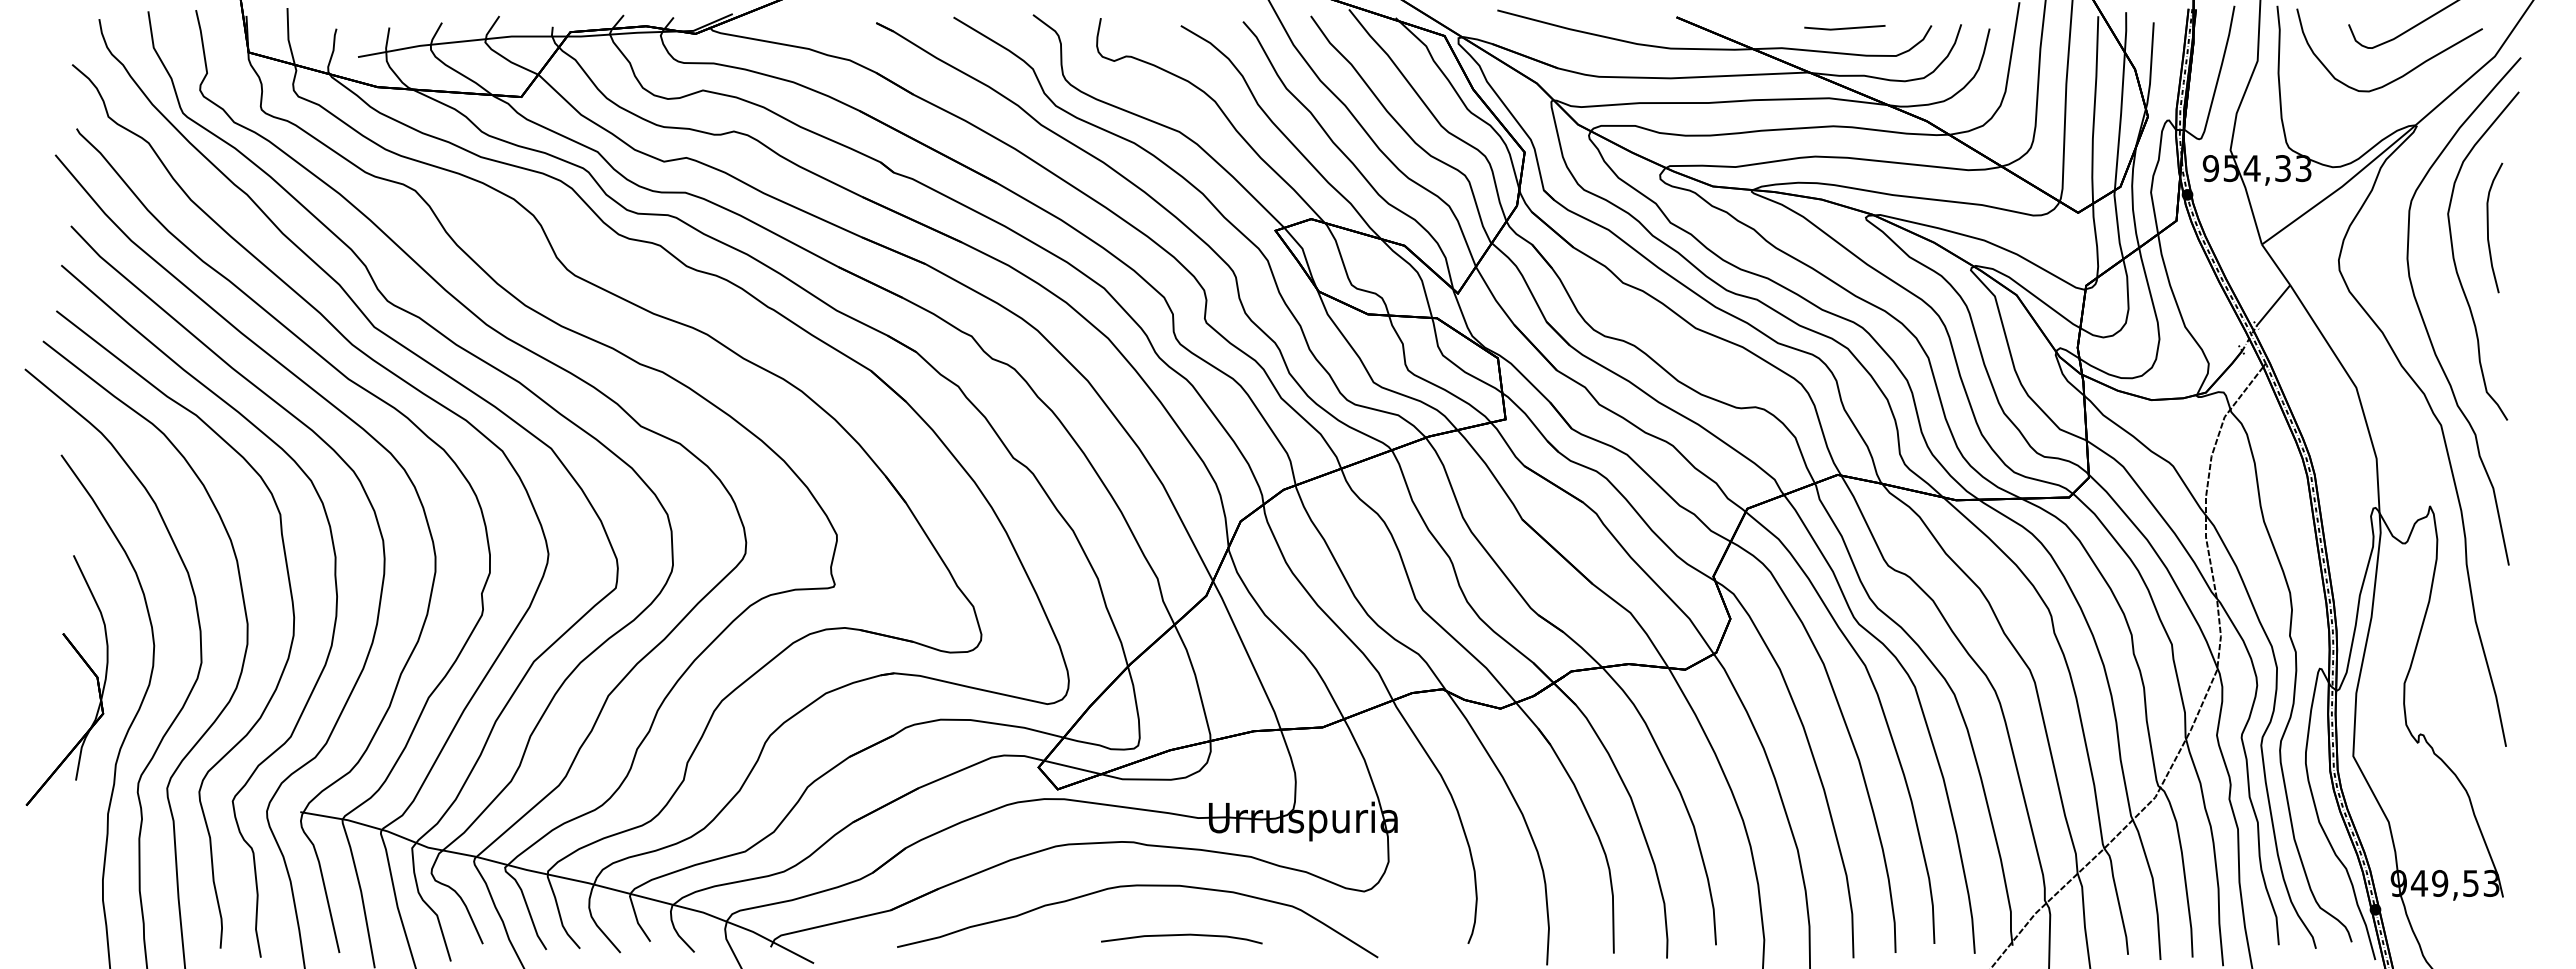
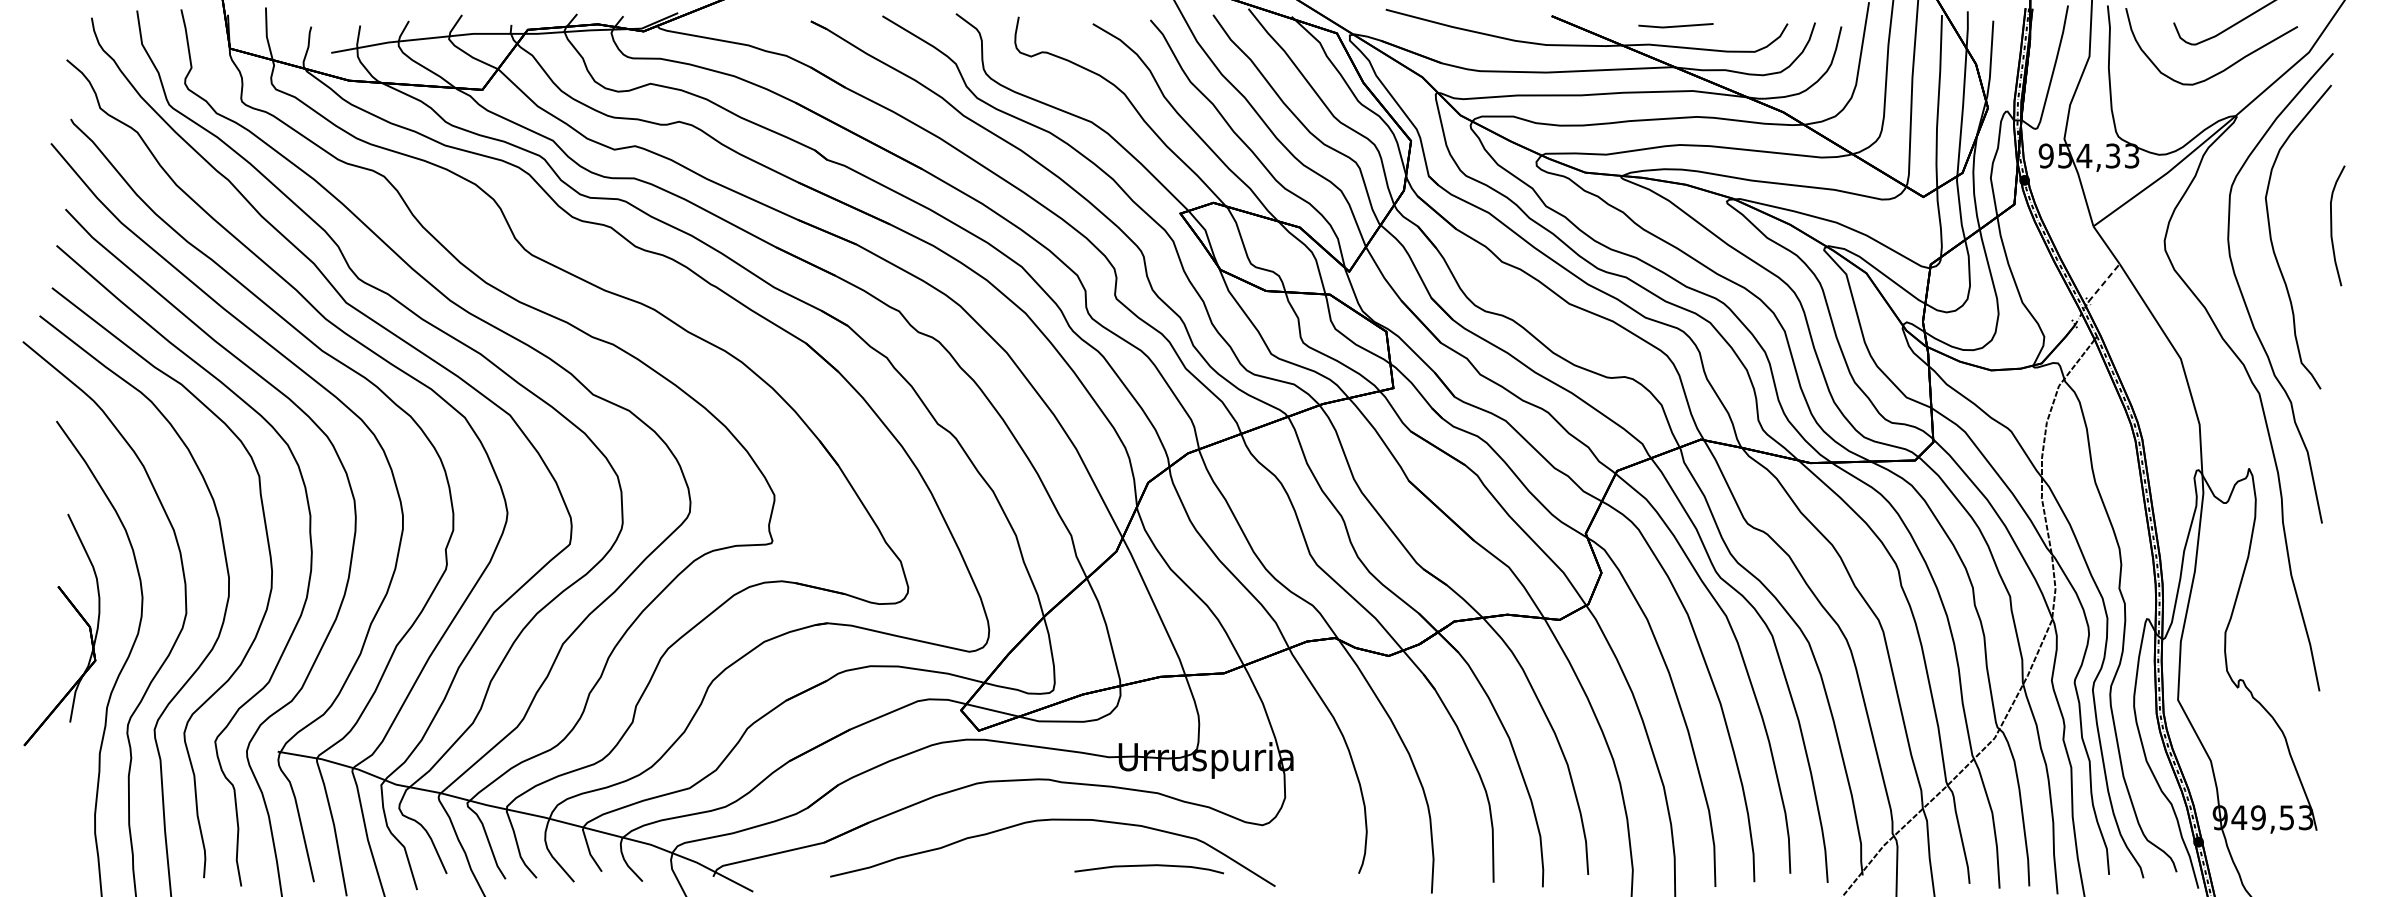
line: (1844, 27) -> (1675, 25), moved
curve: (2488, 227) -> (2331, 225), moved
line: (2273, 305) -> (2104, 282), solid -> dashed
curve: (1181, 935) -> (1148, 865), moved

